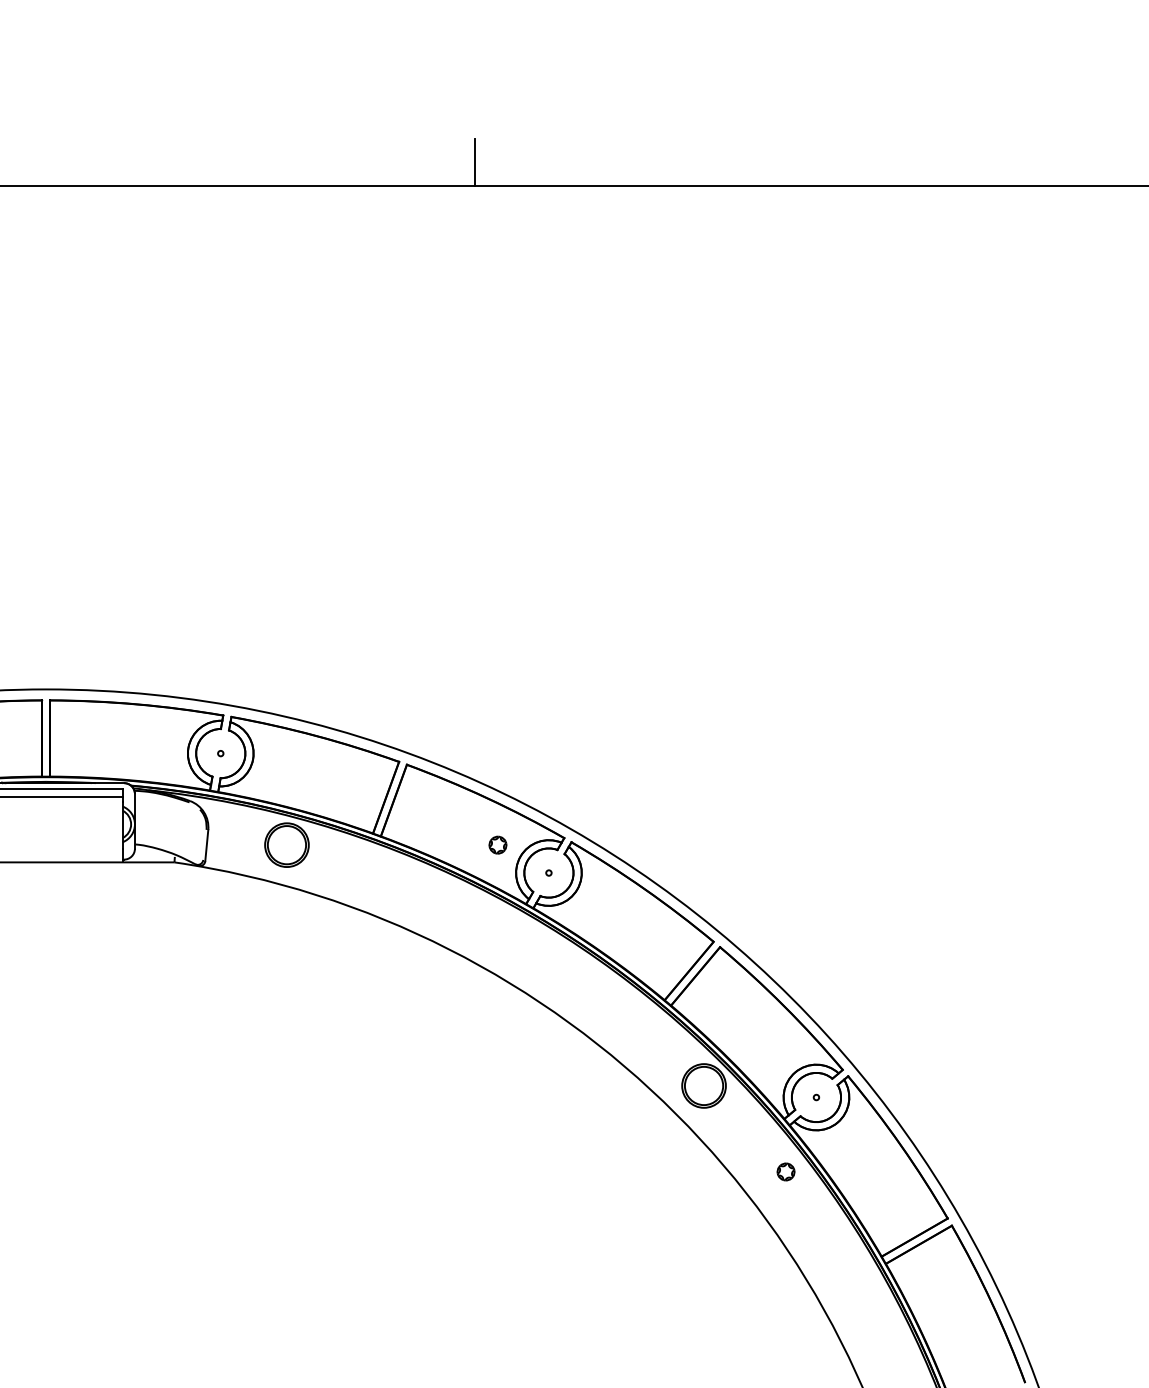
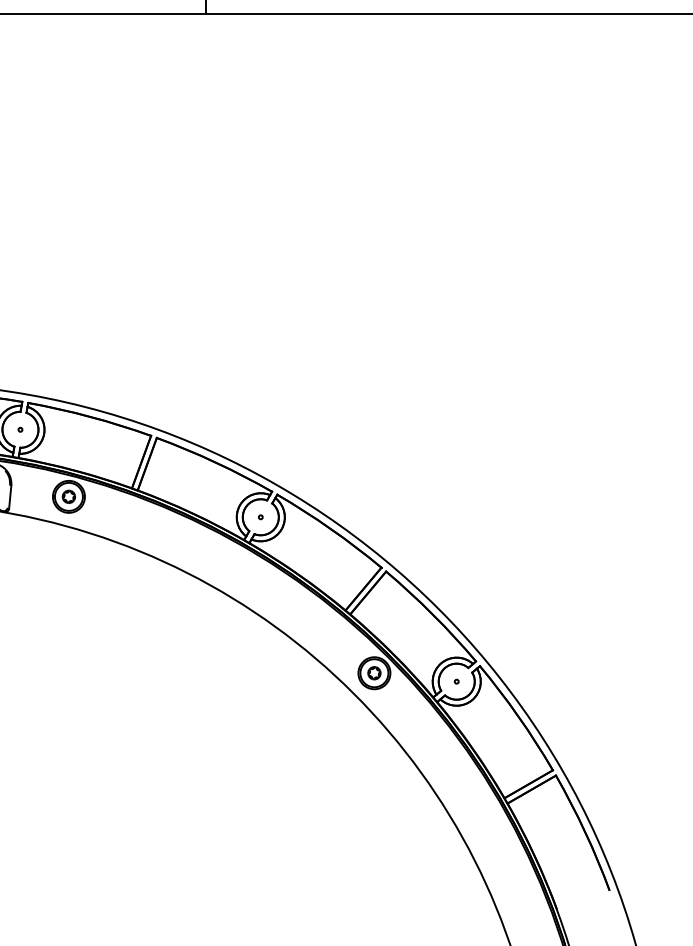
part: (497, 844) -> (68, 496), moved
part: (785, 1171) -> (374, 672), moved

